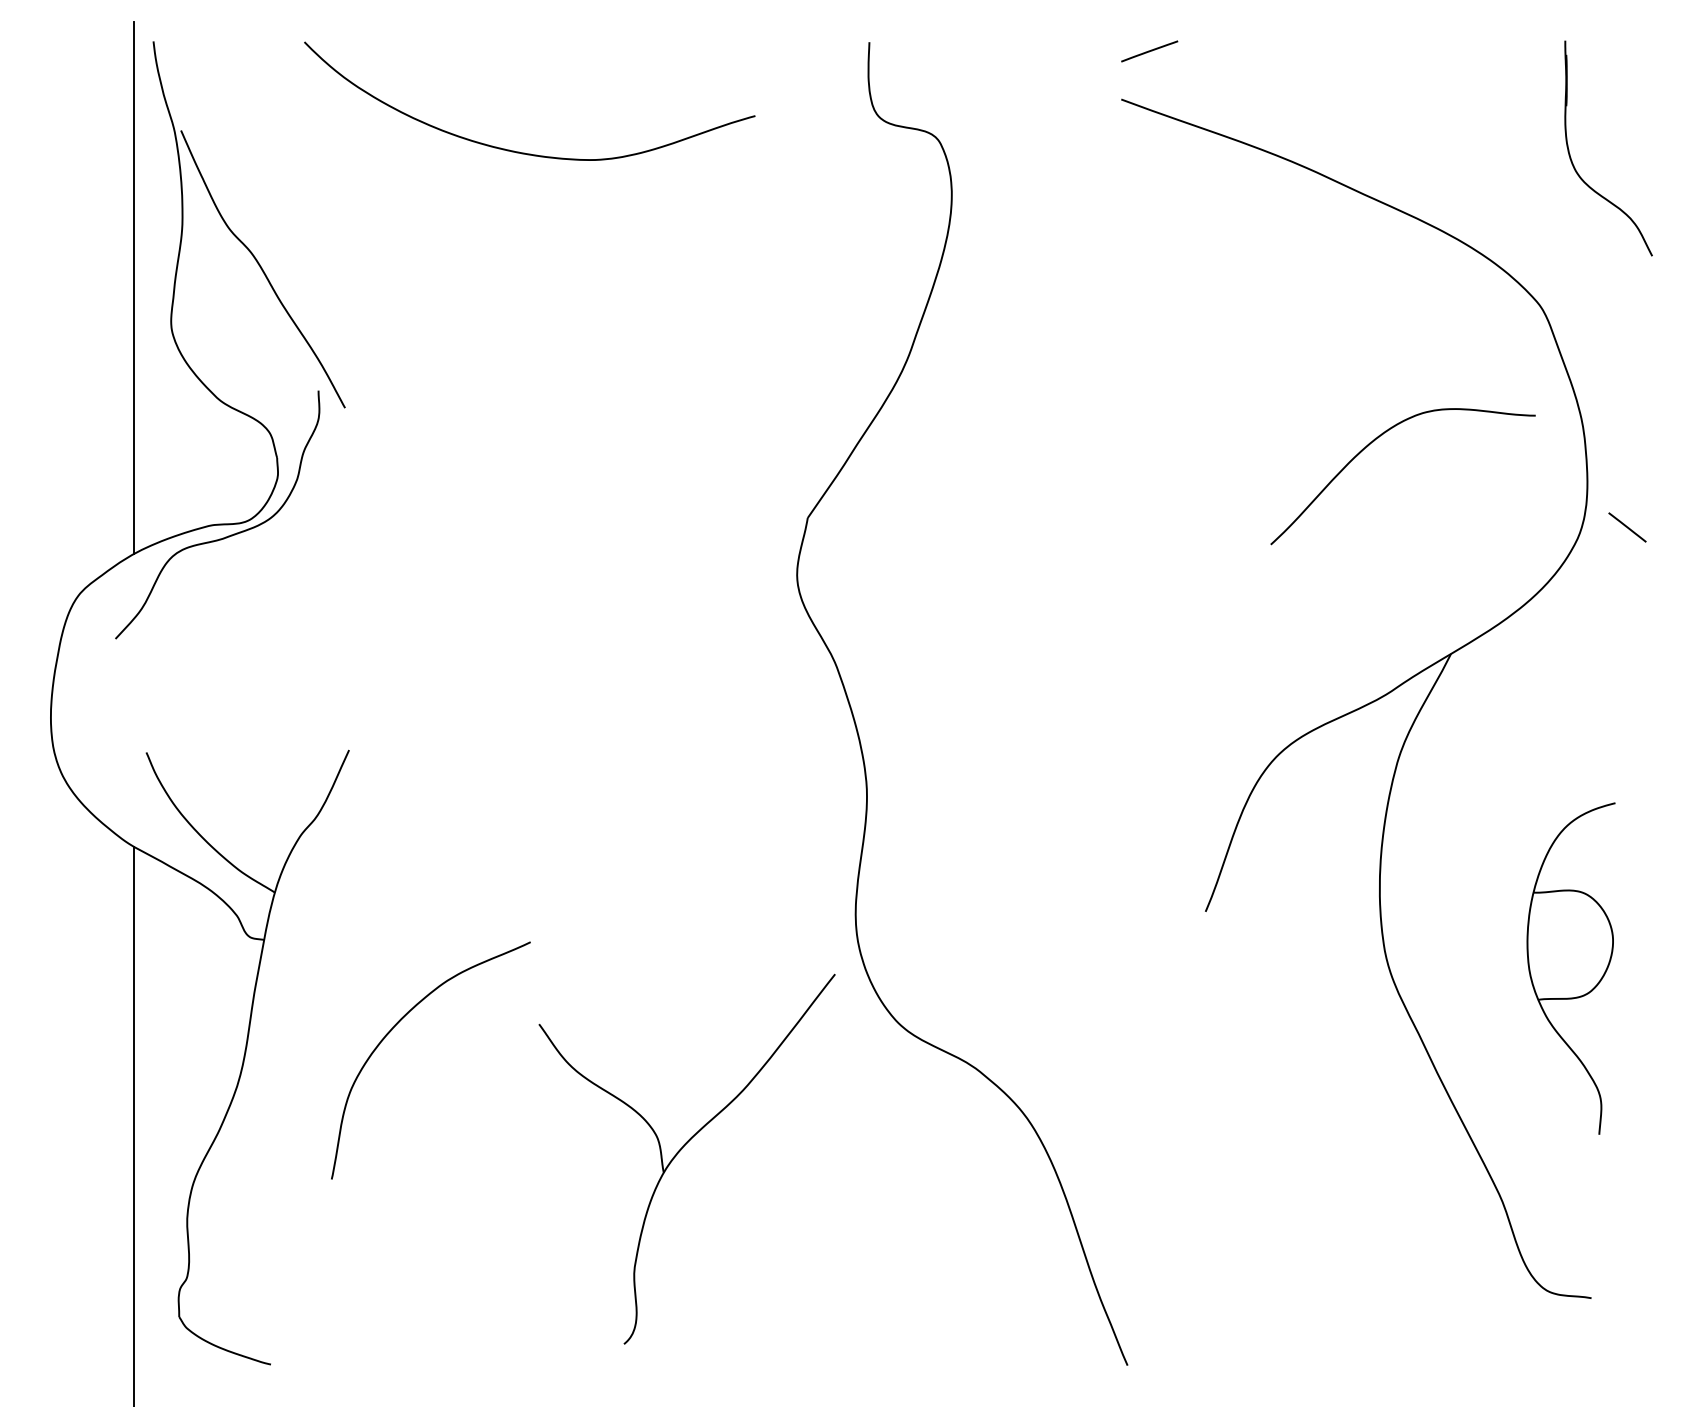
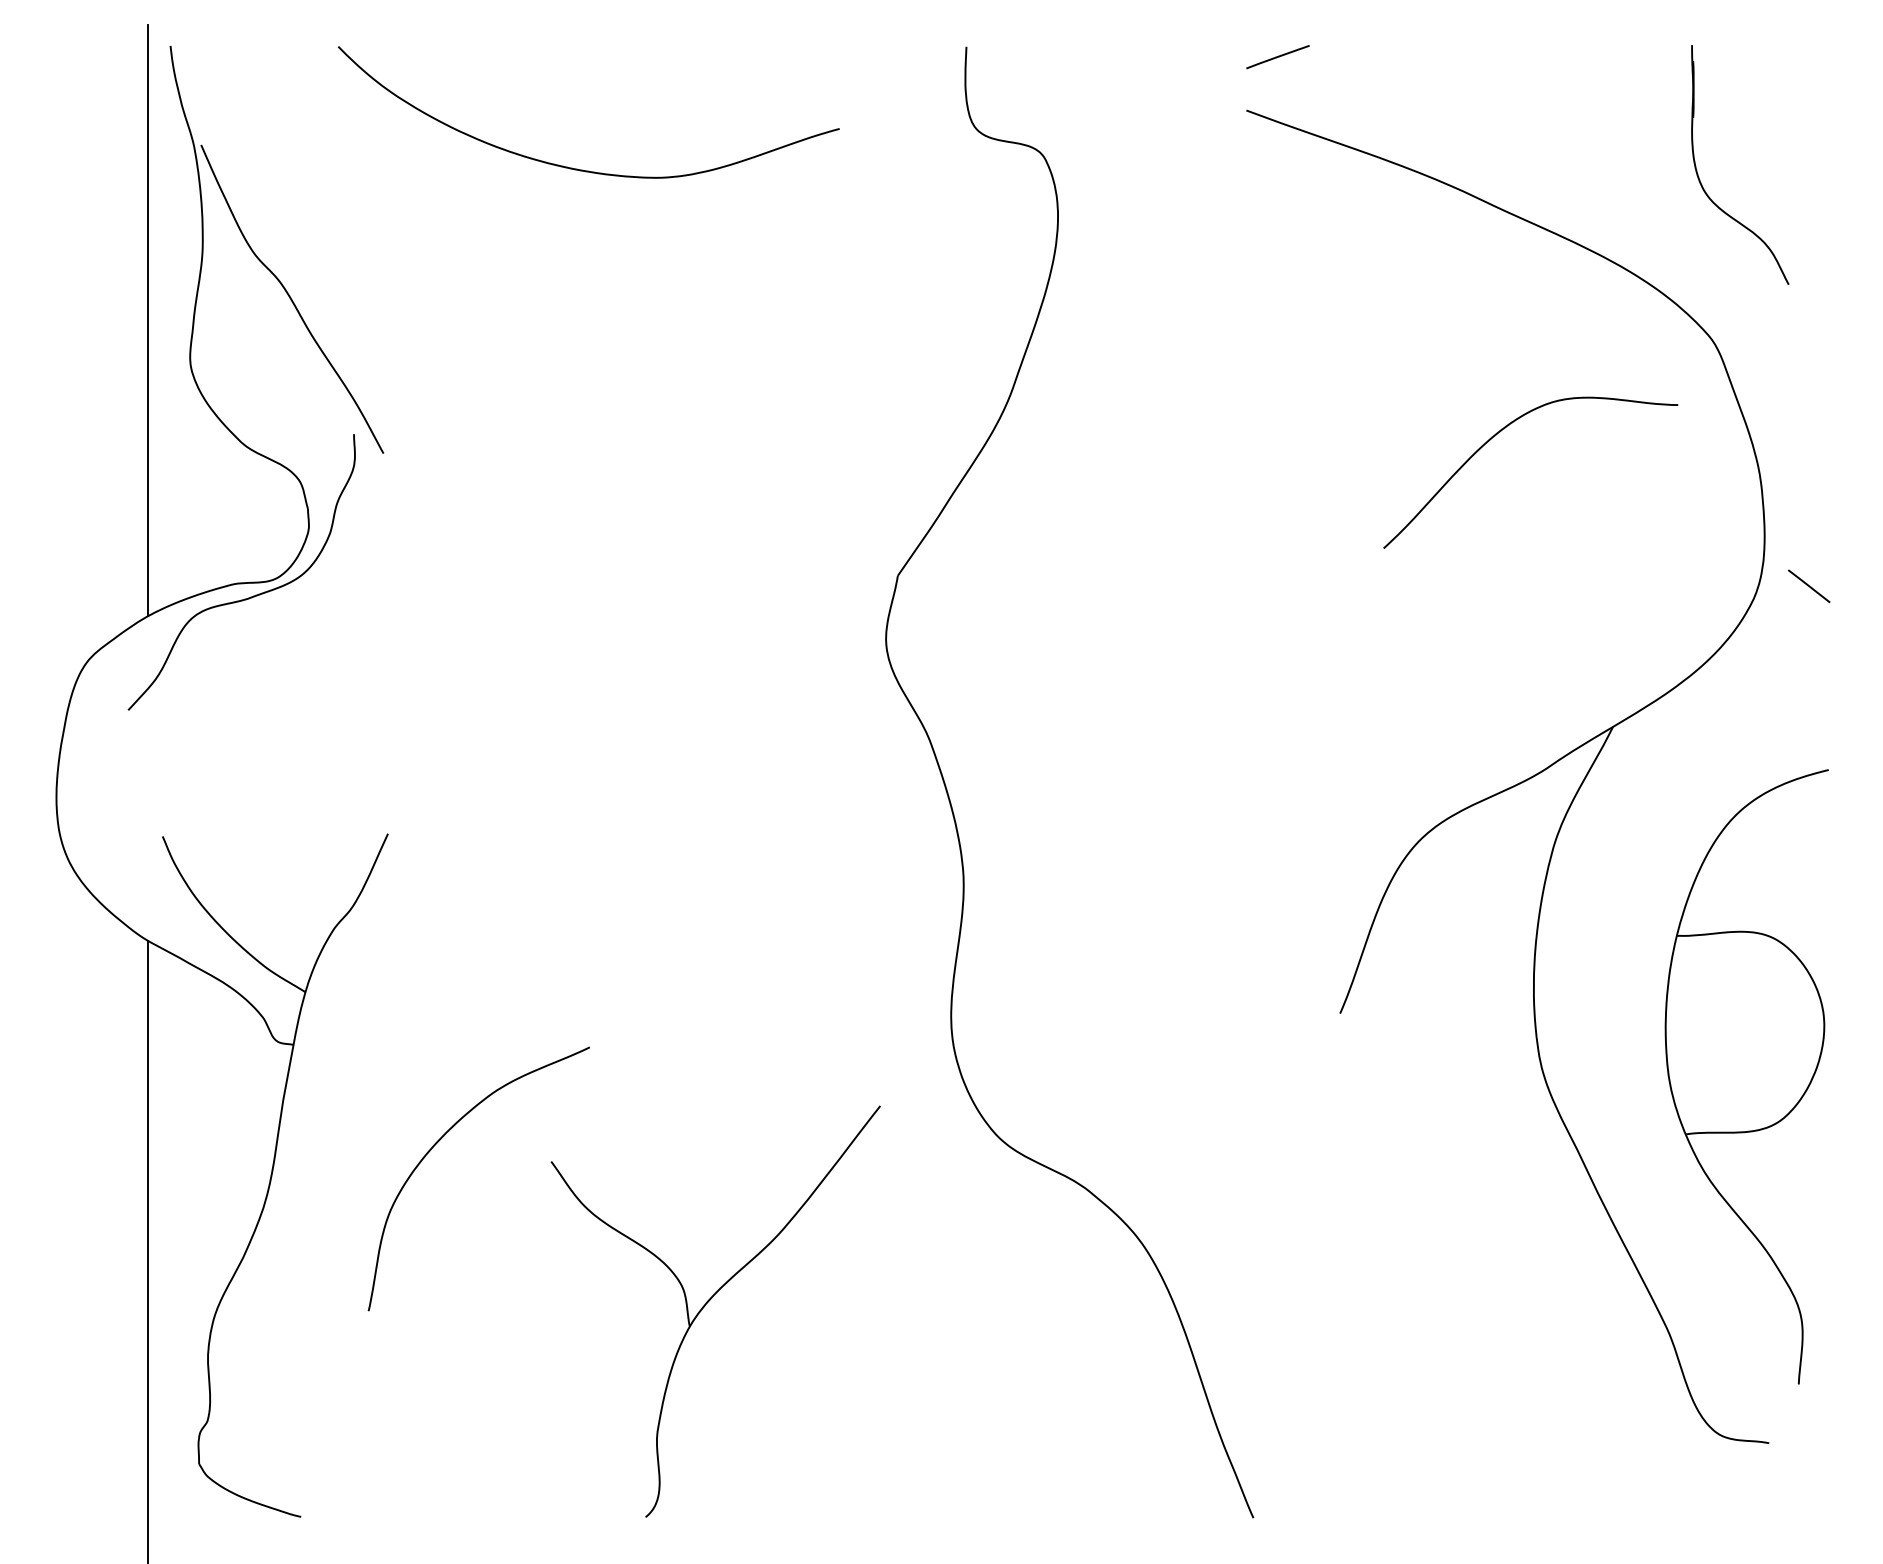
part: (1574, 166) -> (1702, 184), moved
curve: (1375, 440) -> (1500, 432), moved
part: (1571, 968) -> (1746, 1076), size x1.67
part: (677, 1154) -> (705, 1306), moved

